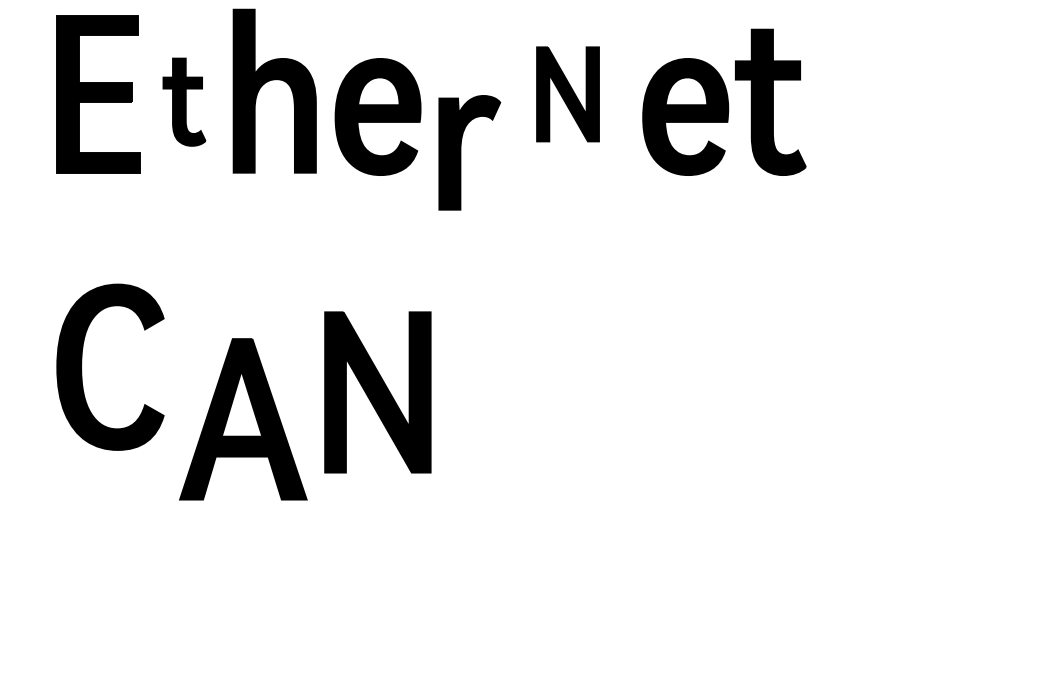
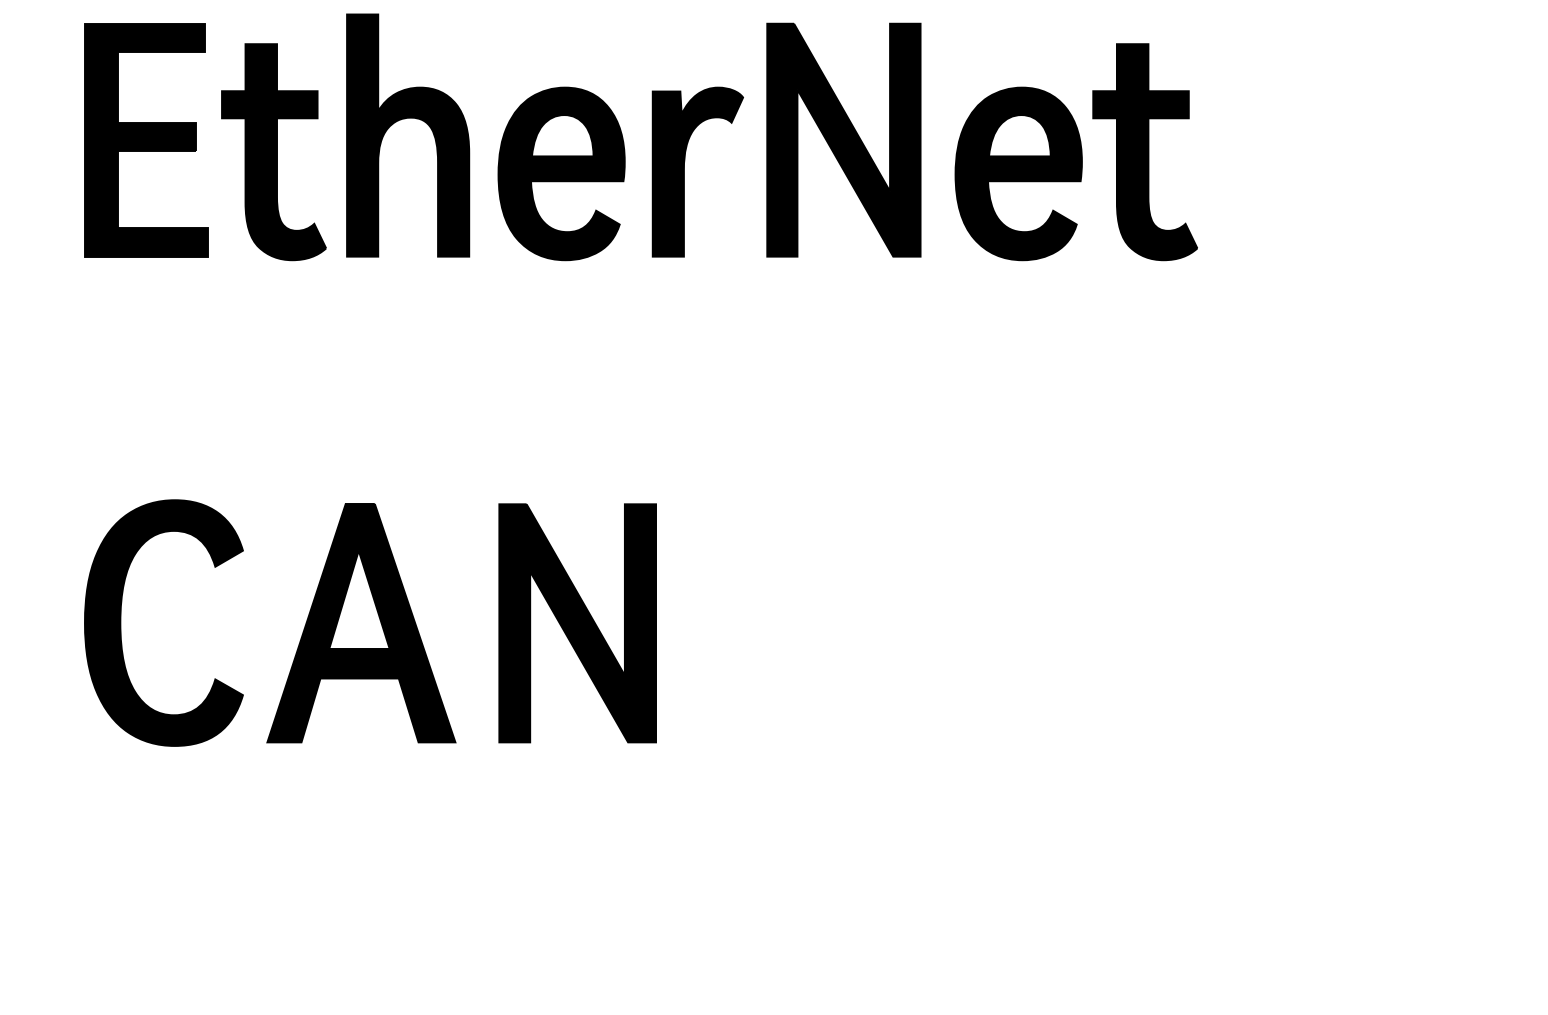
part: (567, 94) -> (843, 140), size x1.67
part: (184, 101) -> (273, 150), size x1.67
part: (461, 152) -> (685, 171), moved
part: (82, 364) -> (122, 618), moved
part: (377, 392) -> (577, 623), moved

